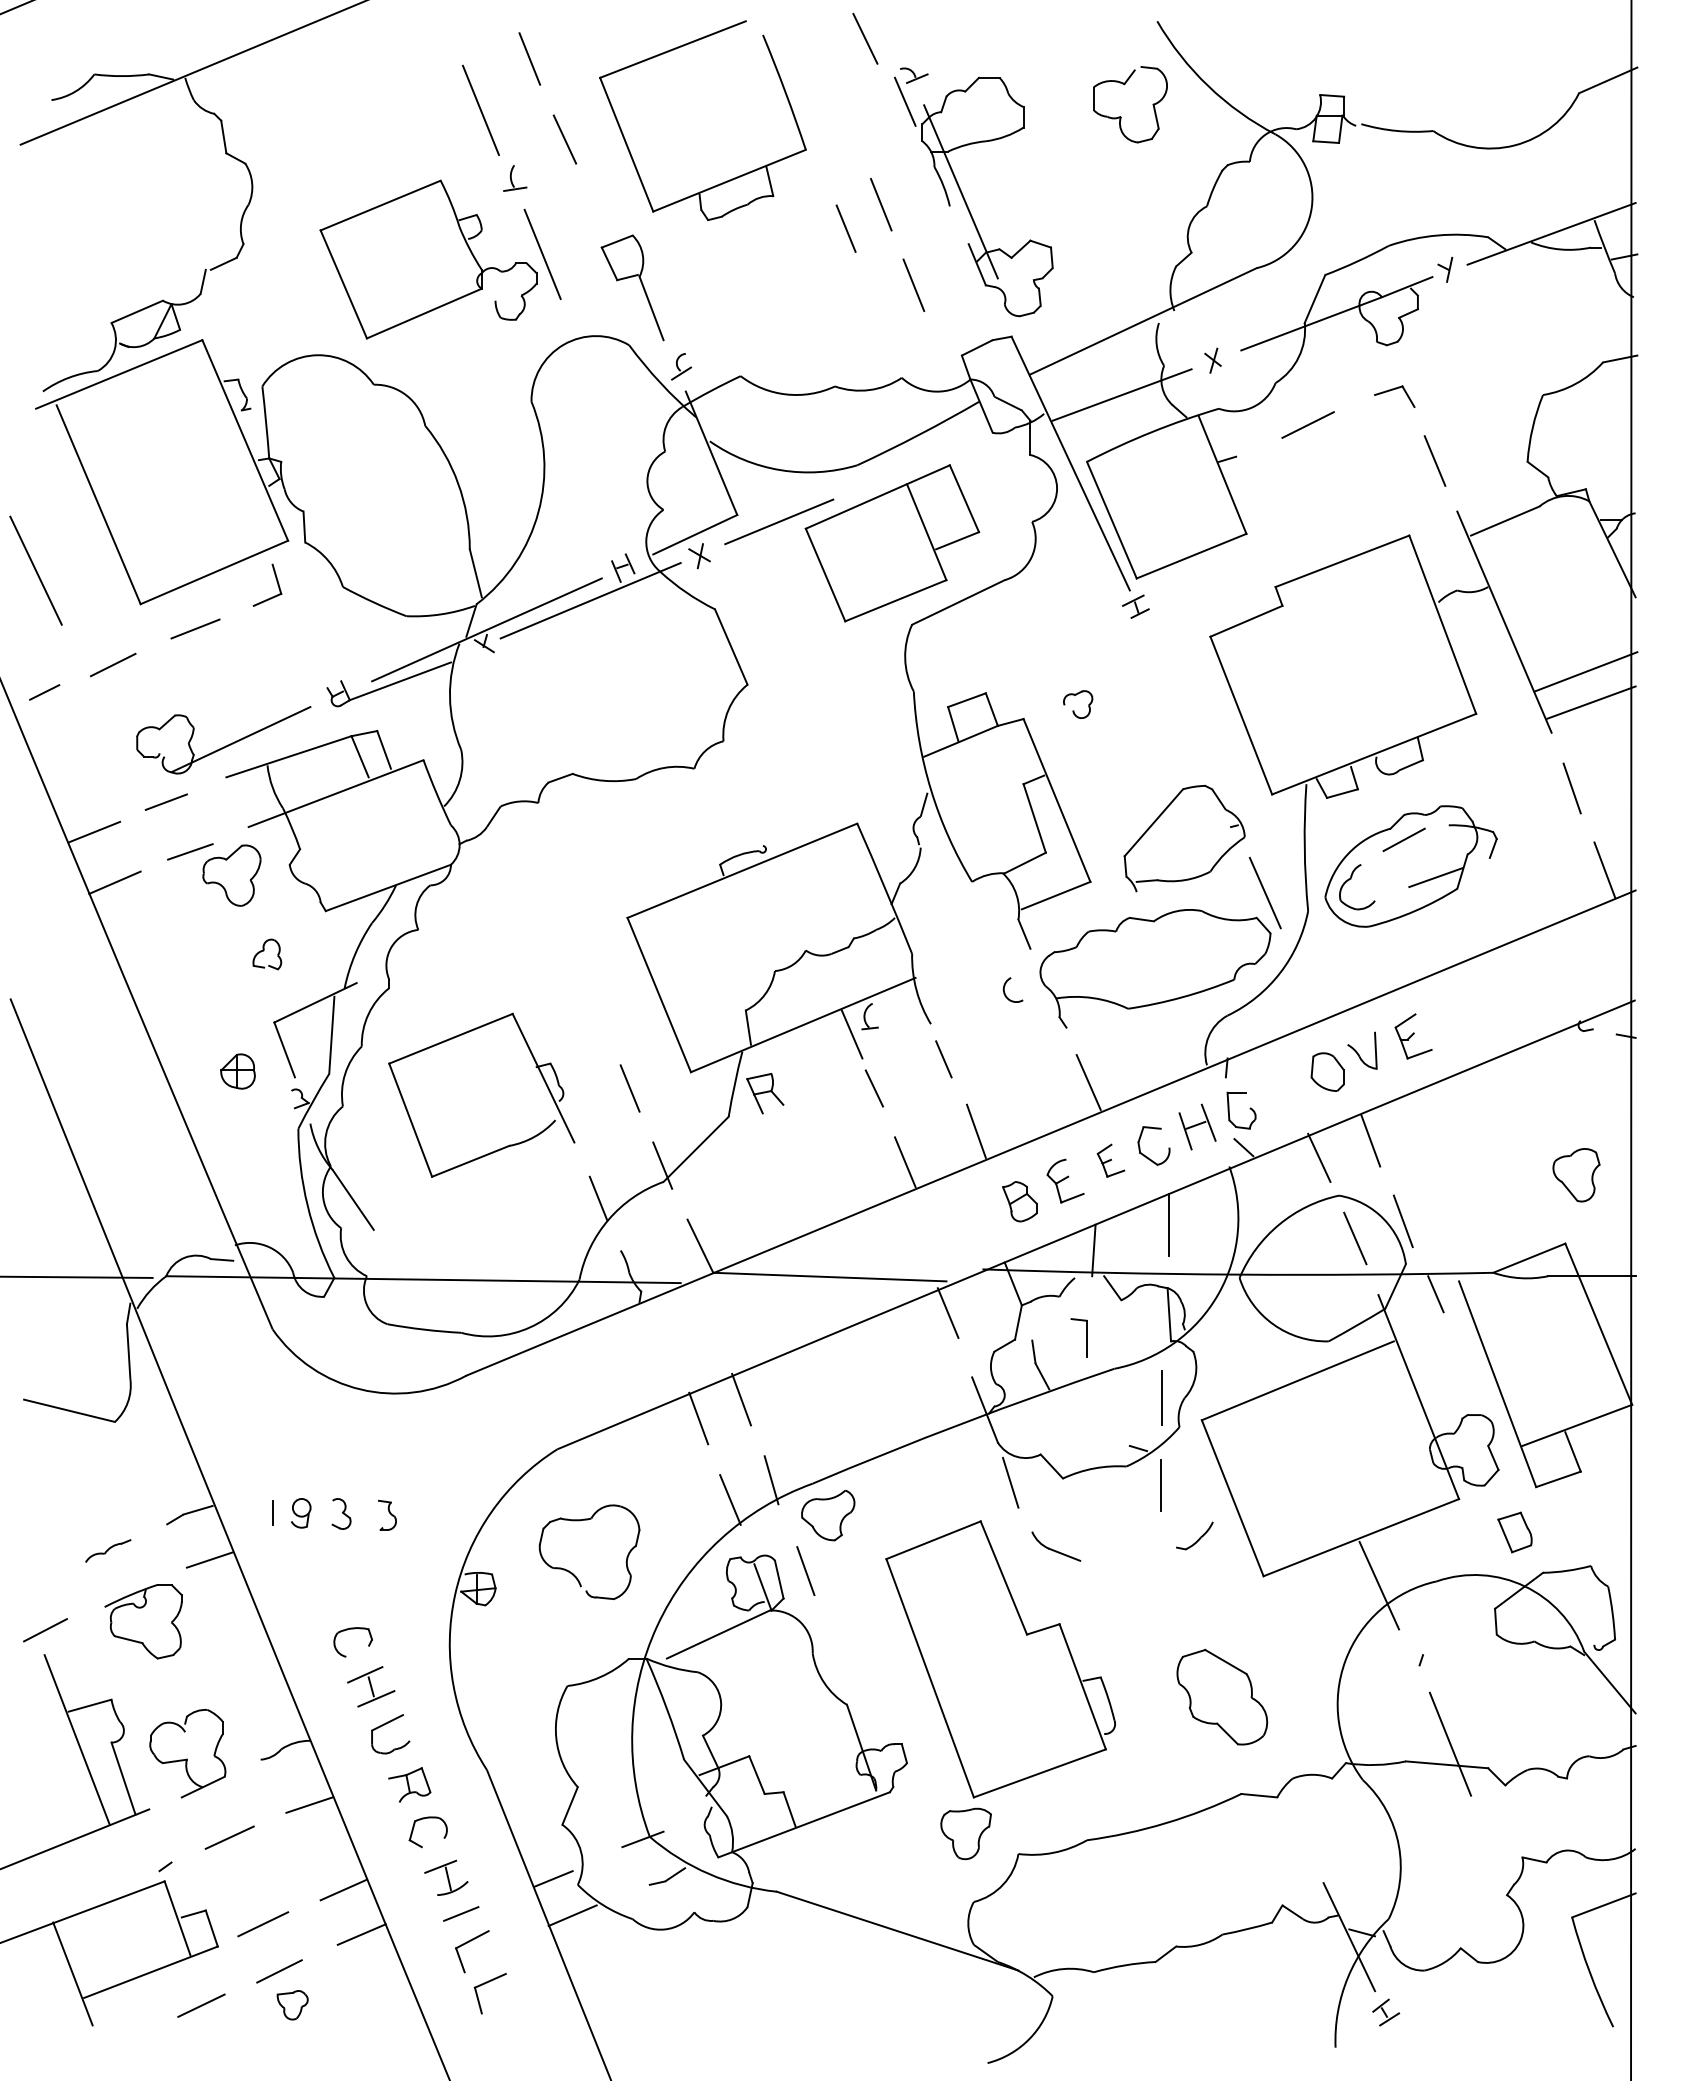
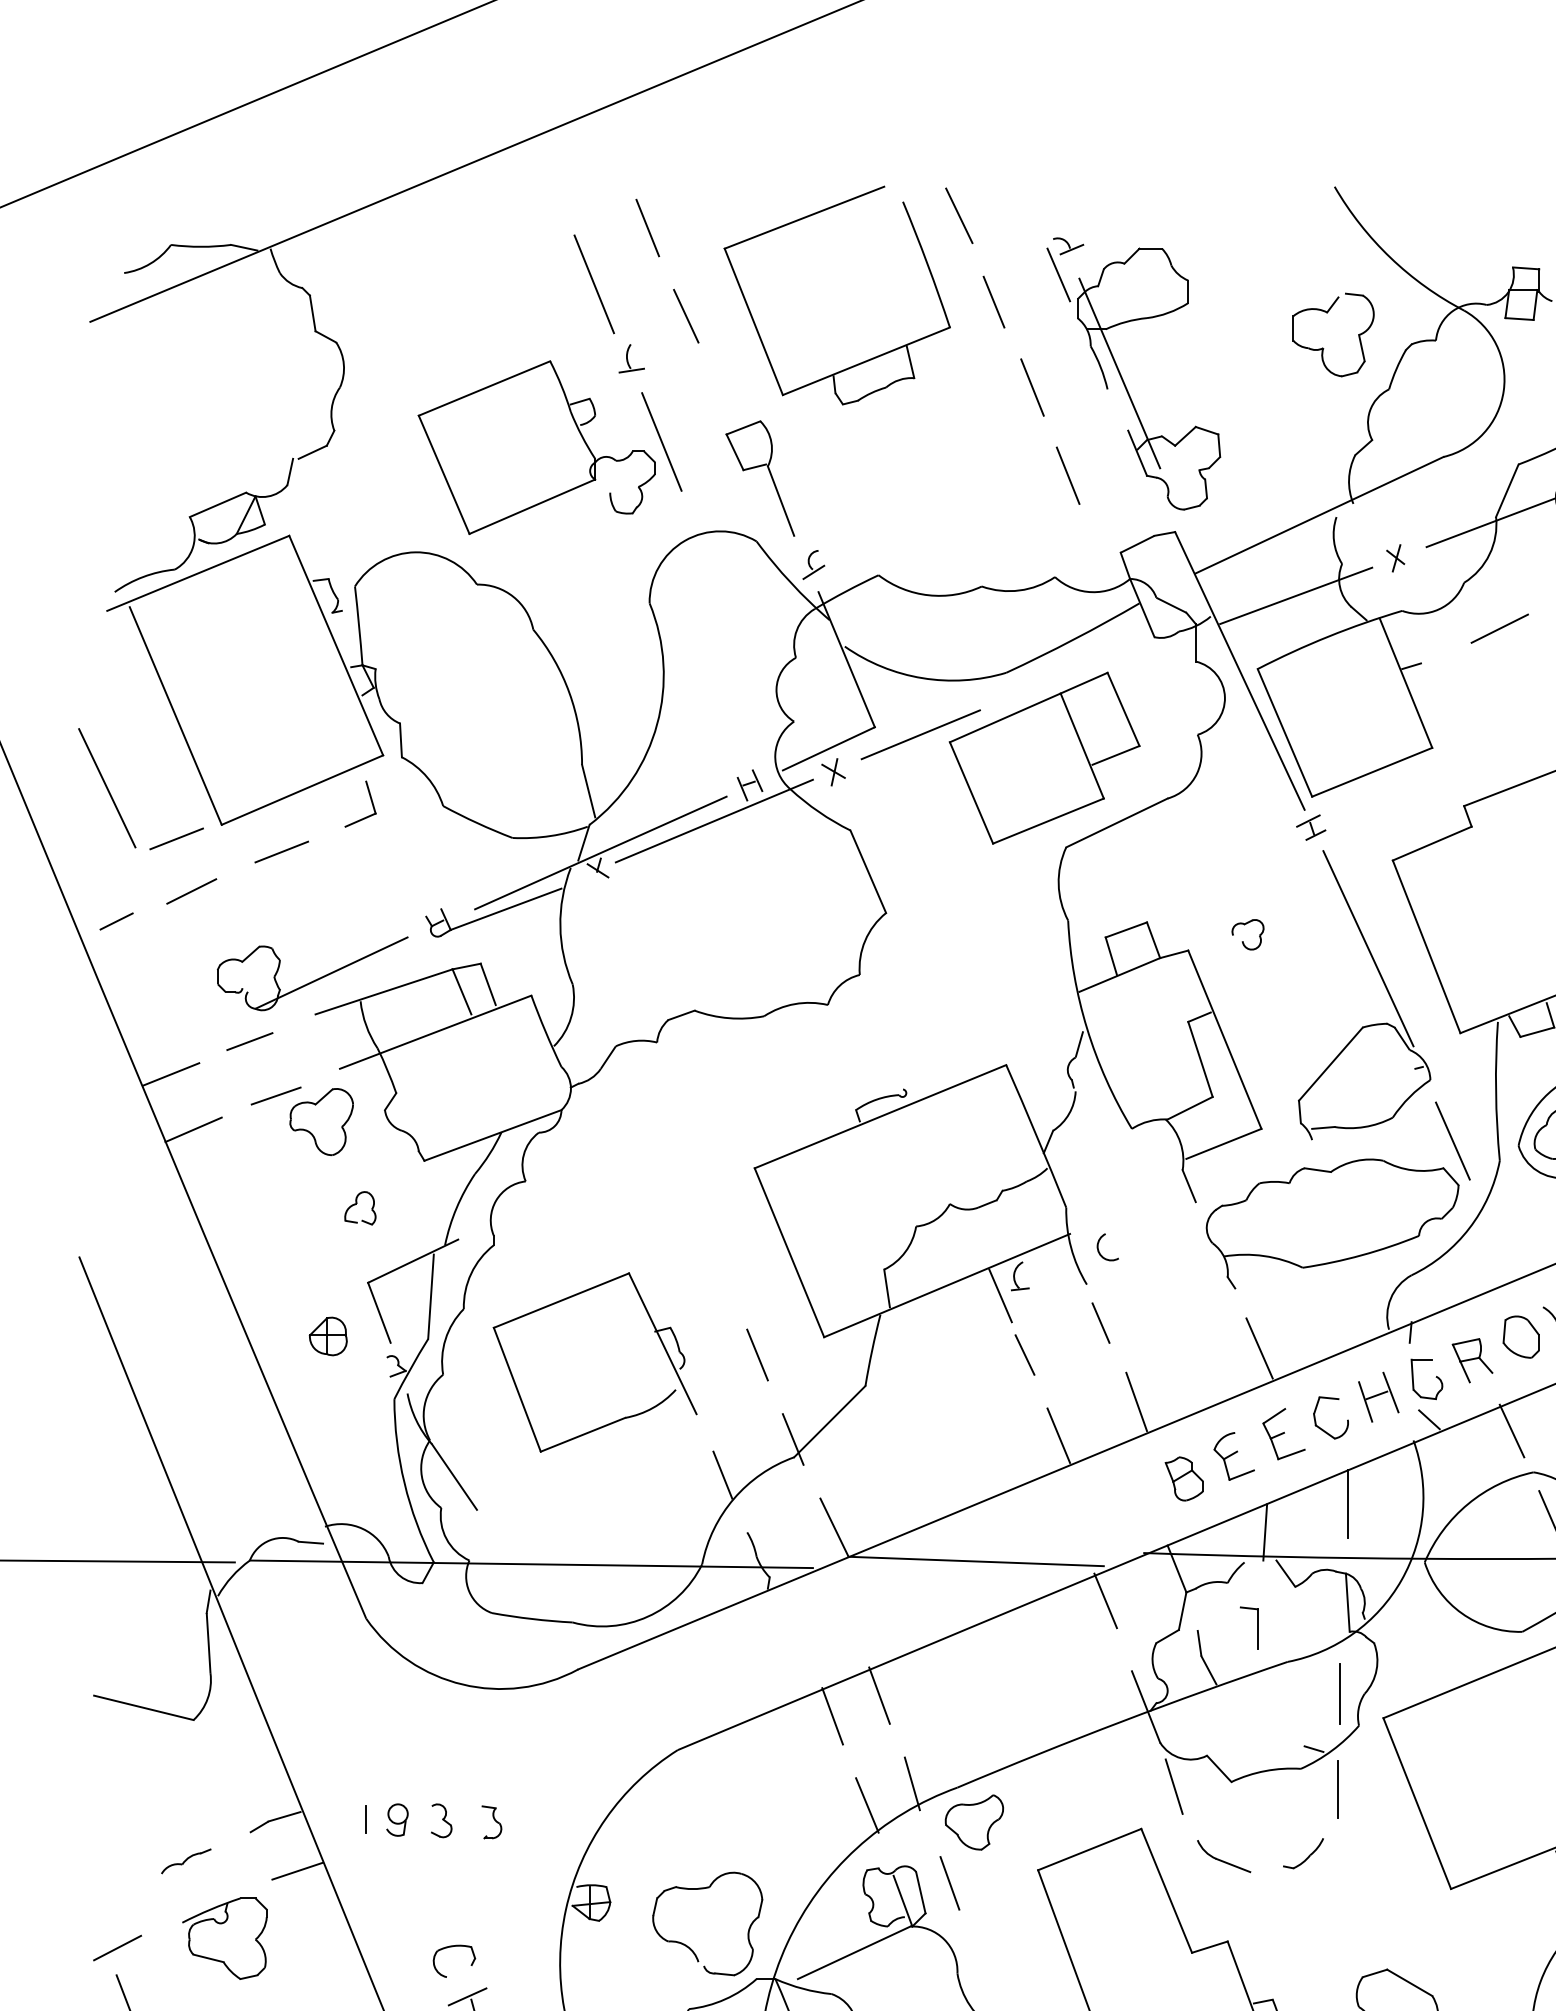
line: (865, 38) -> (959, 215), moved
part: (1121, 116) -> (1323, 347), moved
line: (845, 228) -> (993, 301), moved
line: (99, 616) -> (176, 838), added
line: (1188, 717) -> (1368, 948), added
arc: (1005, 986) -> (1099, 1243), moved
part: (765, 1093) -> (1472, 1360), moved
part: (1110, 1160) -> (1283, 1433), size x1.43
part: (1194, 1535) -> (1303, 1853), moved
part: (572, 1572) -> (689, 1946), moved

